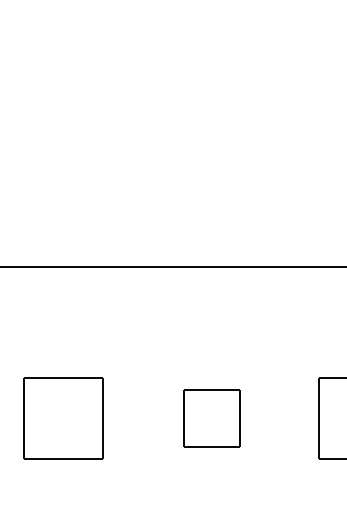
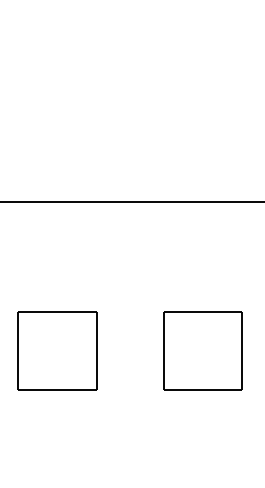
part: (211, 418) -> (202, 351), size x1.43

